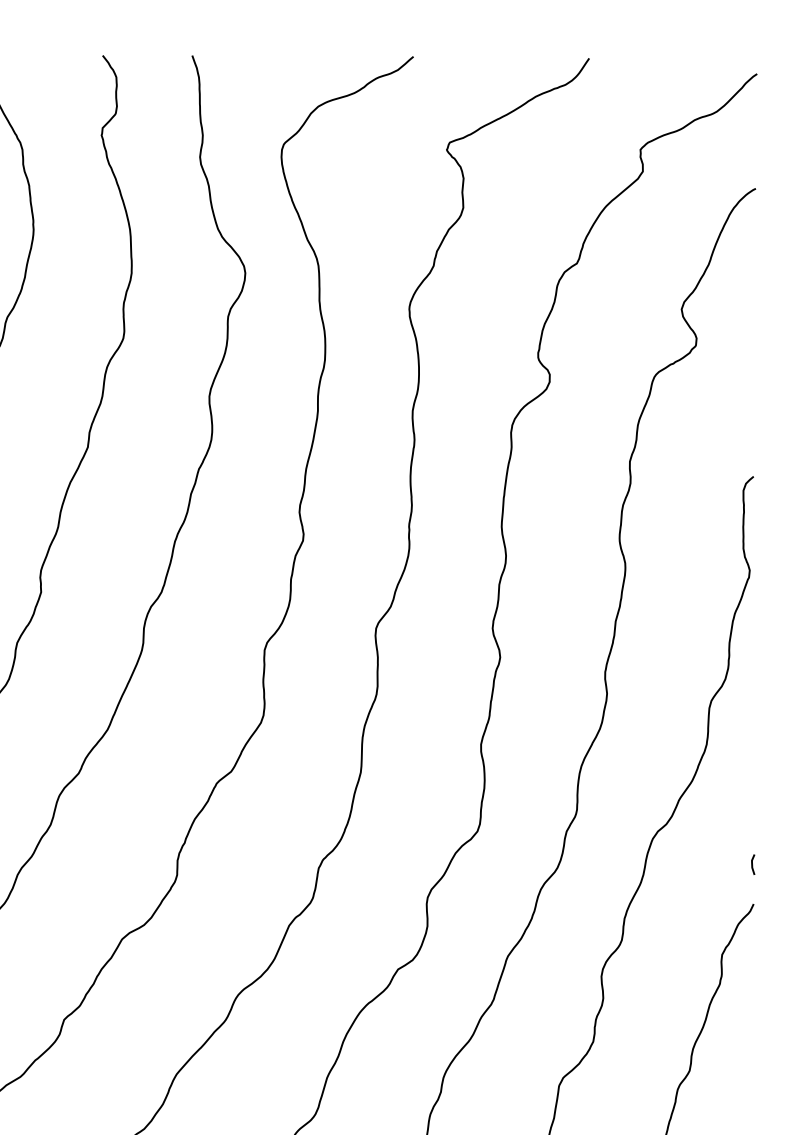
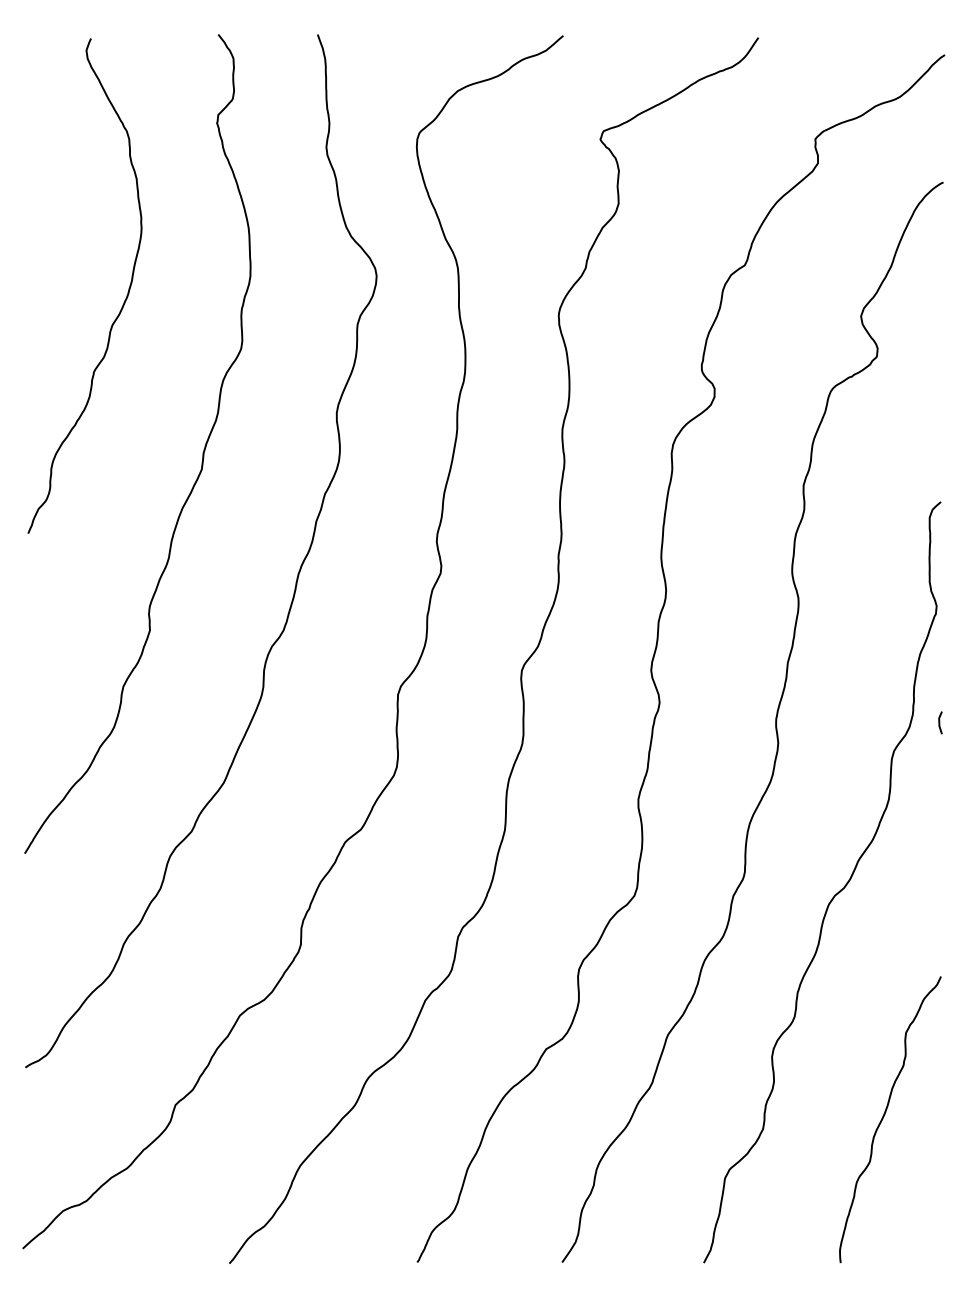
curve: (753, 864) -> (940, 722), moved

